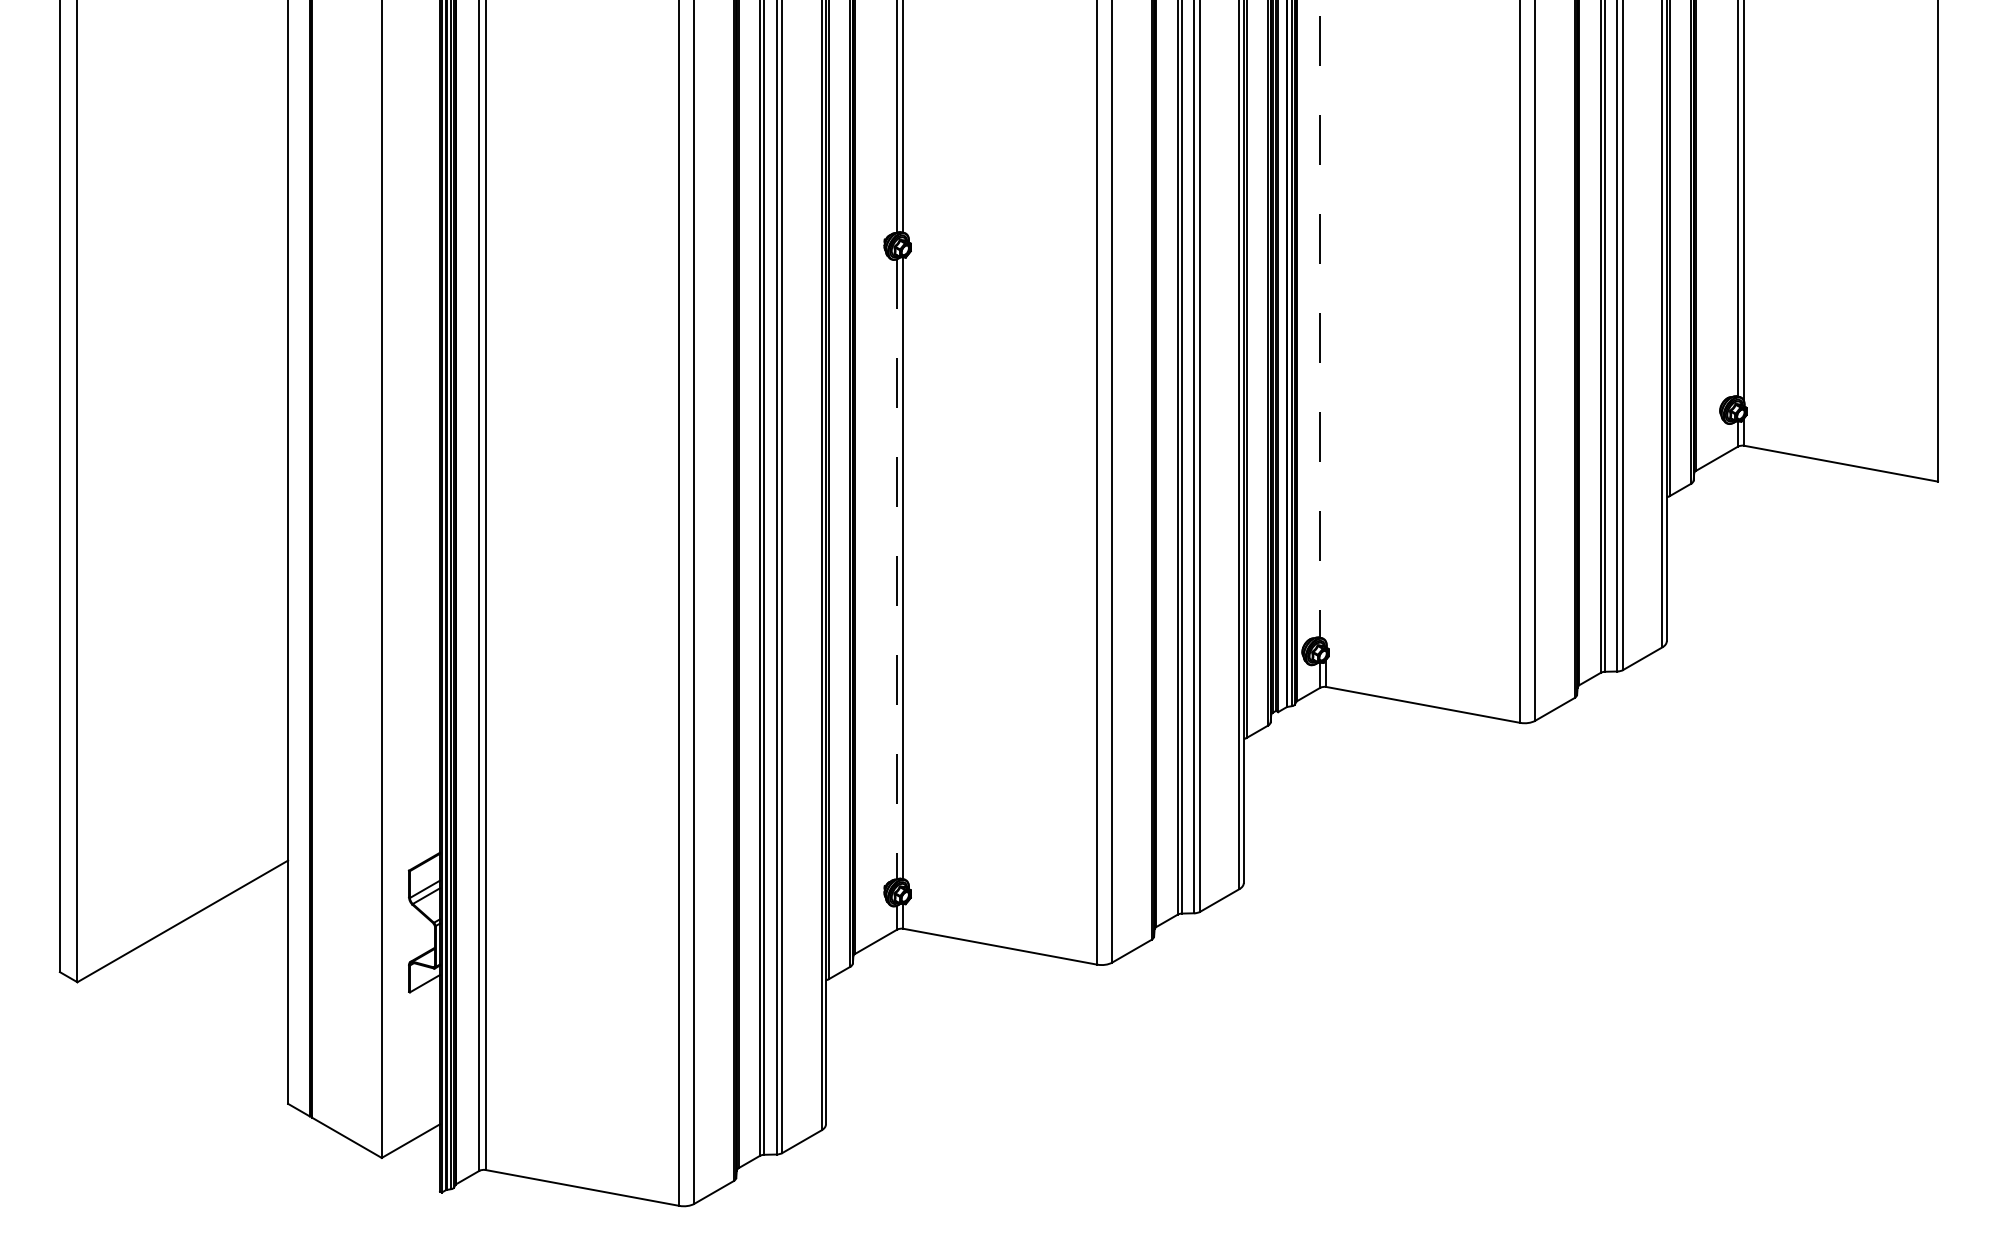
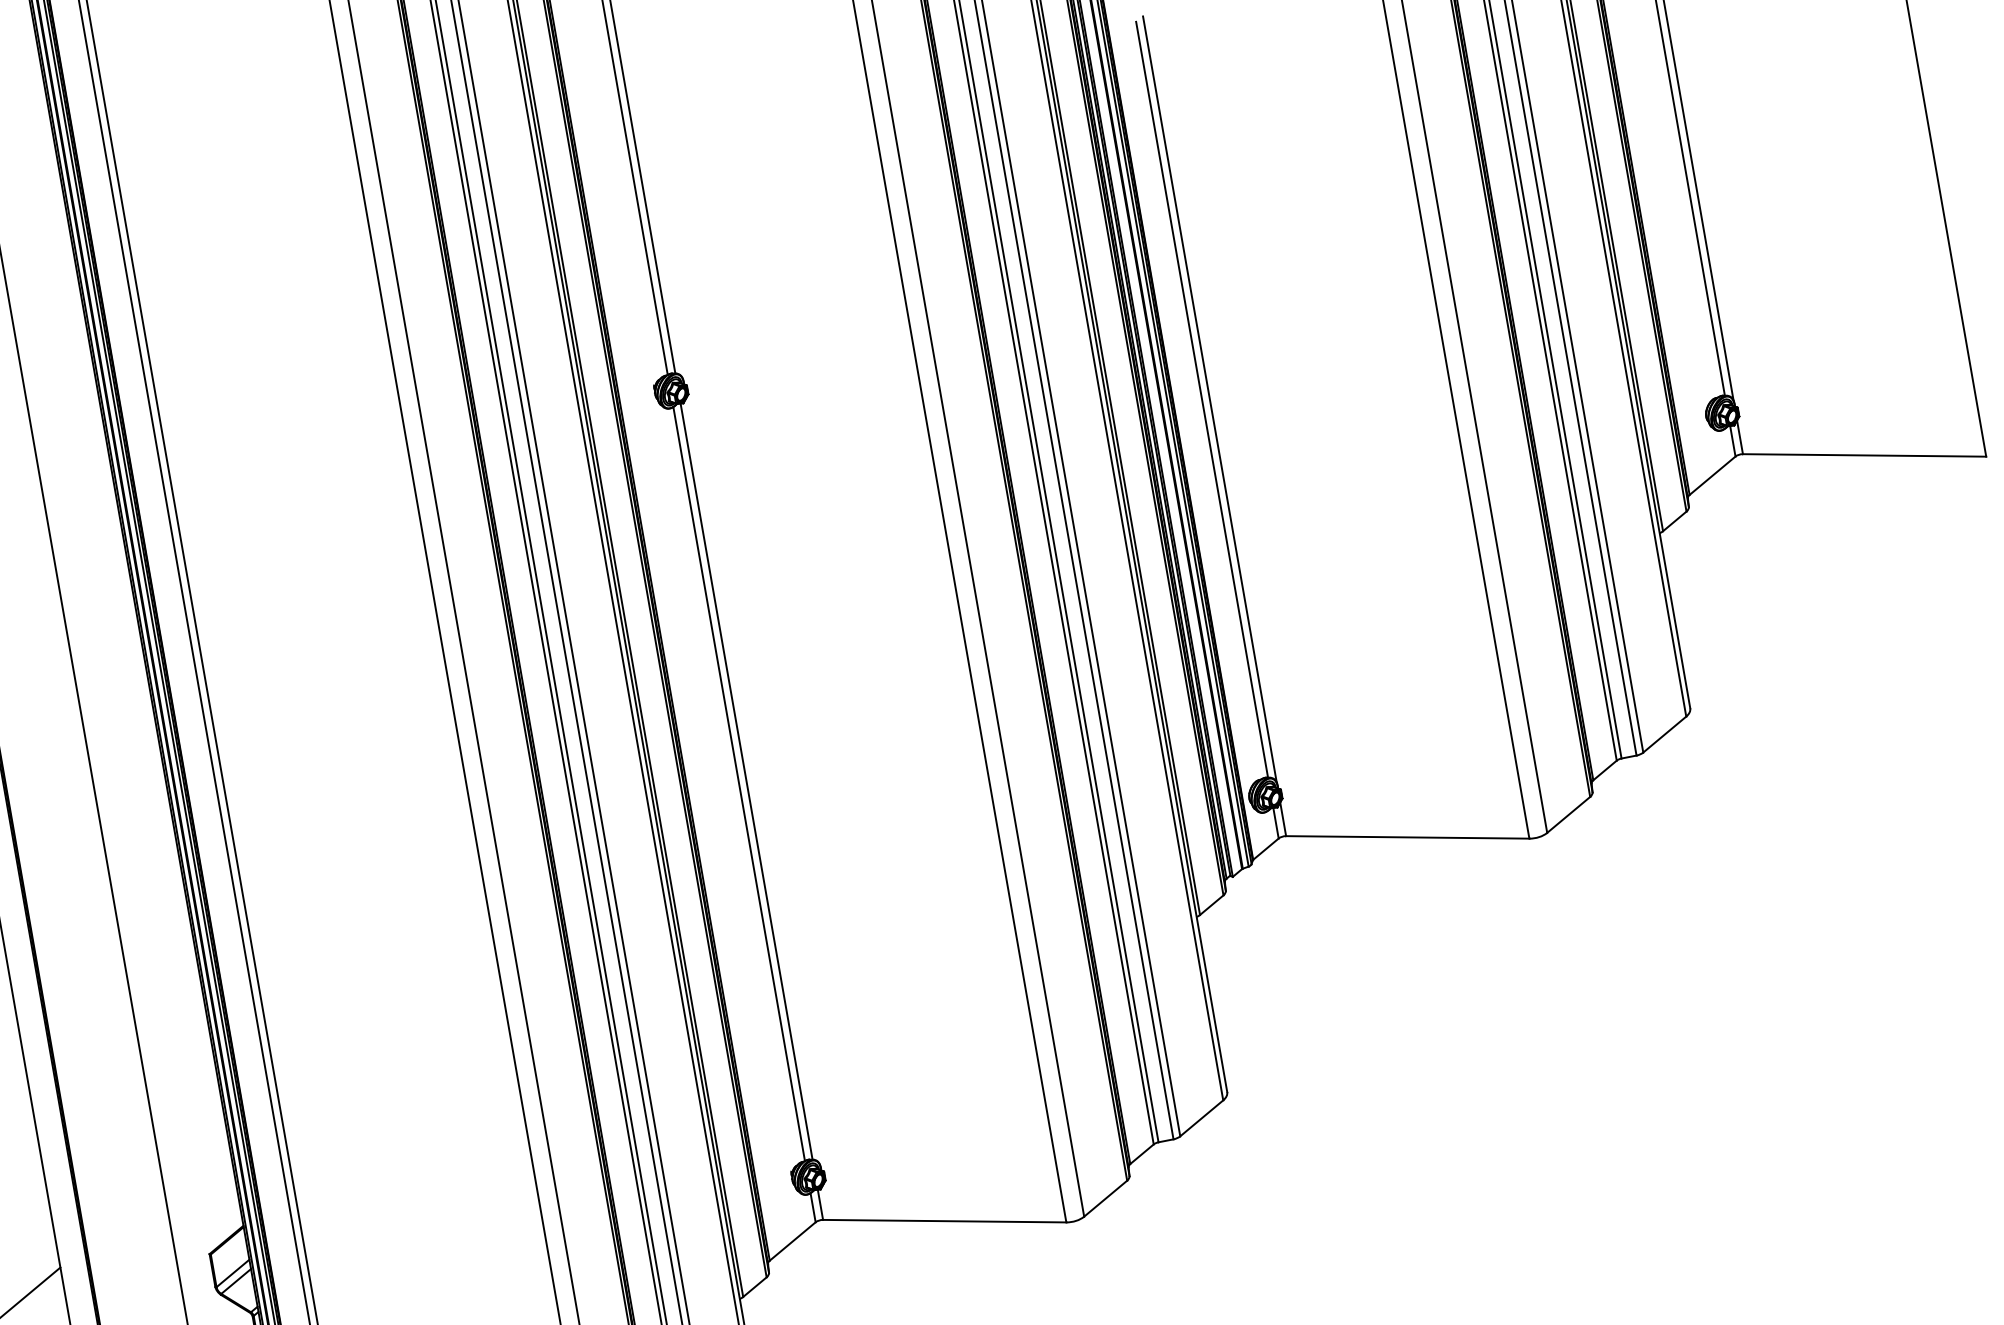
line: (1320, 327) -> (1202, 400), dashed -> solid
line: (1326, 327) -> (1209, 399), added
line: (897, 569) -> (739, 784), dashed -> solid

